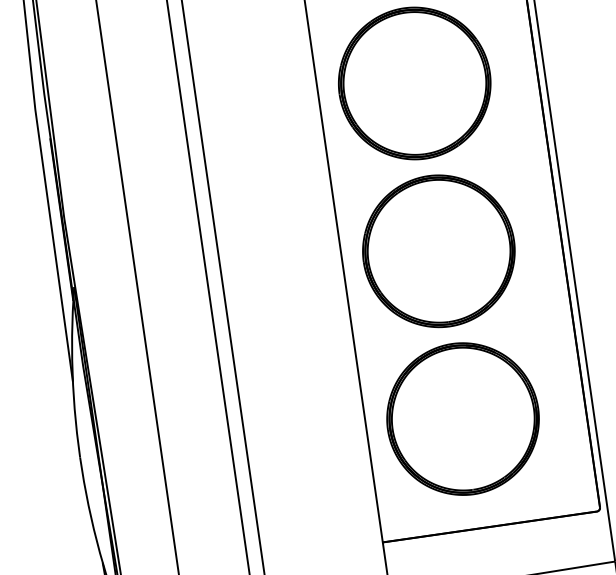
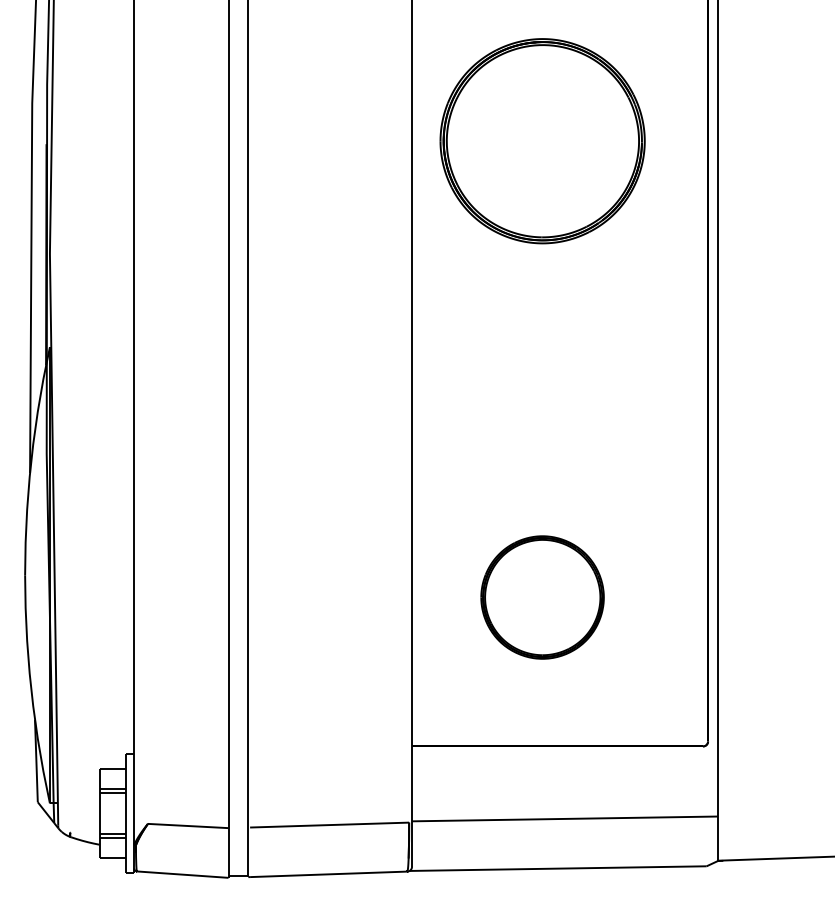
part: (438, 251) -> (542, 369), removed
part: (462, 419) -> (542, 597), size x0.6

